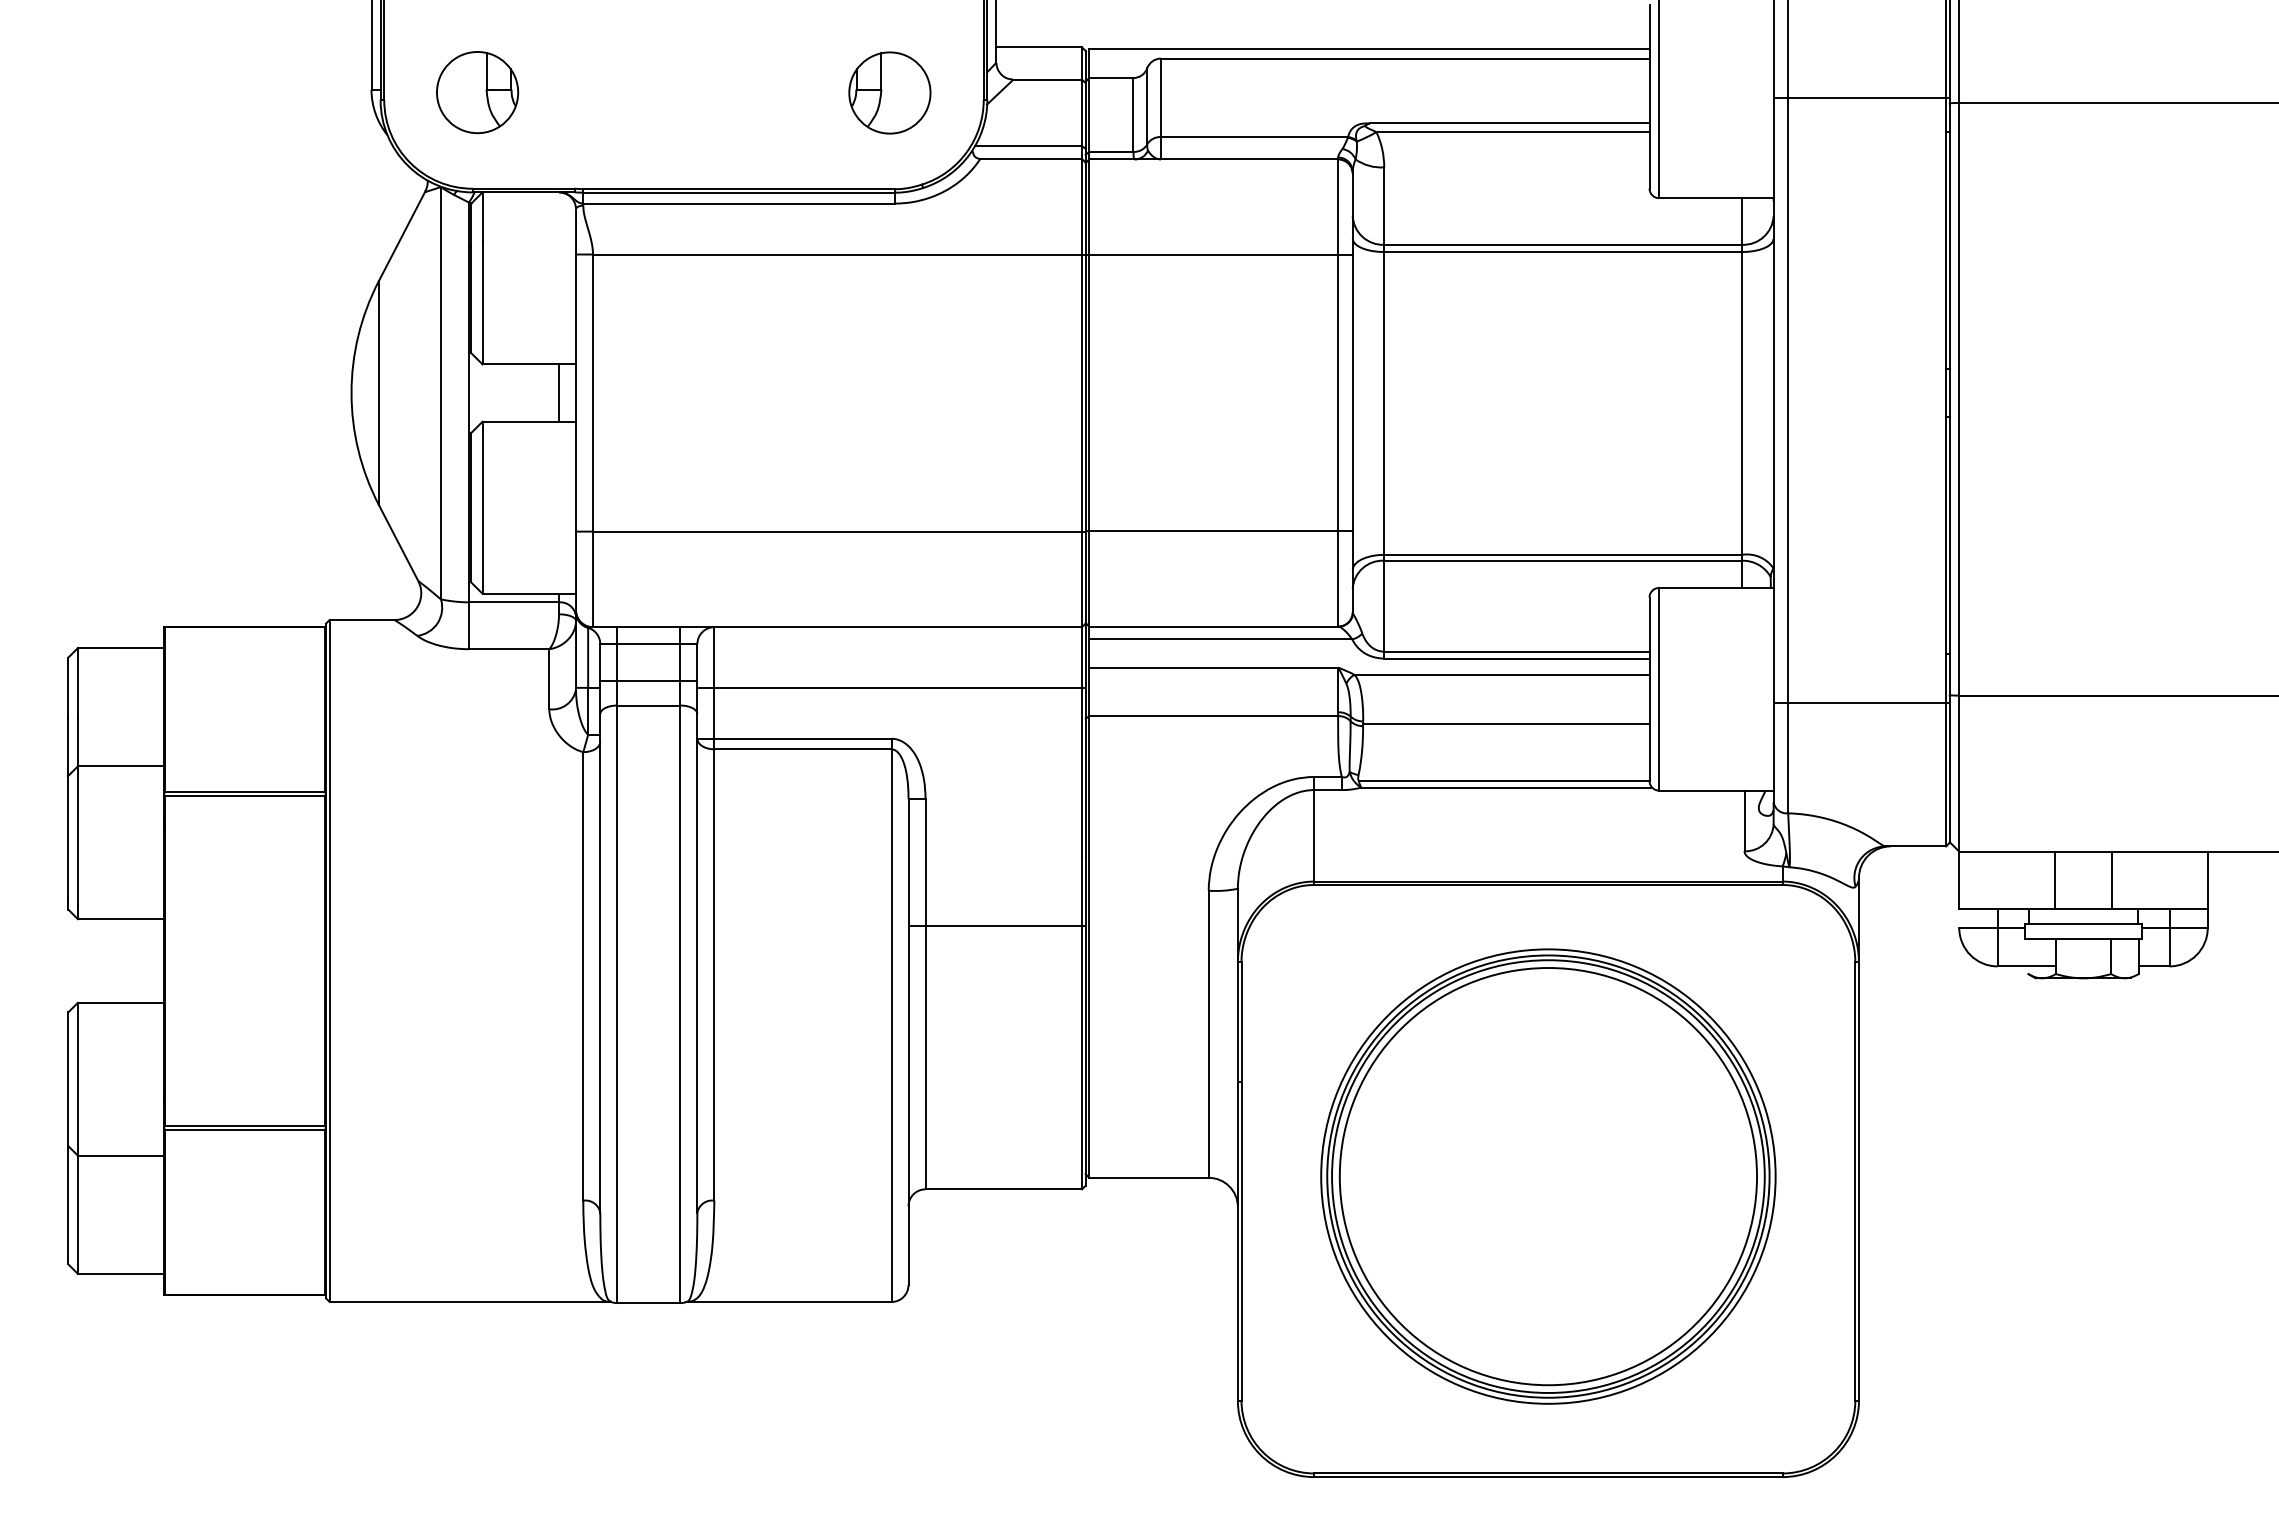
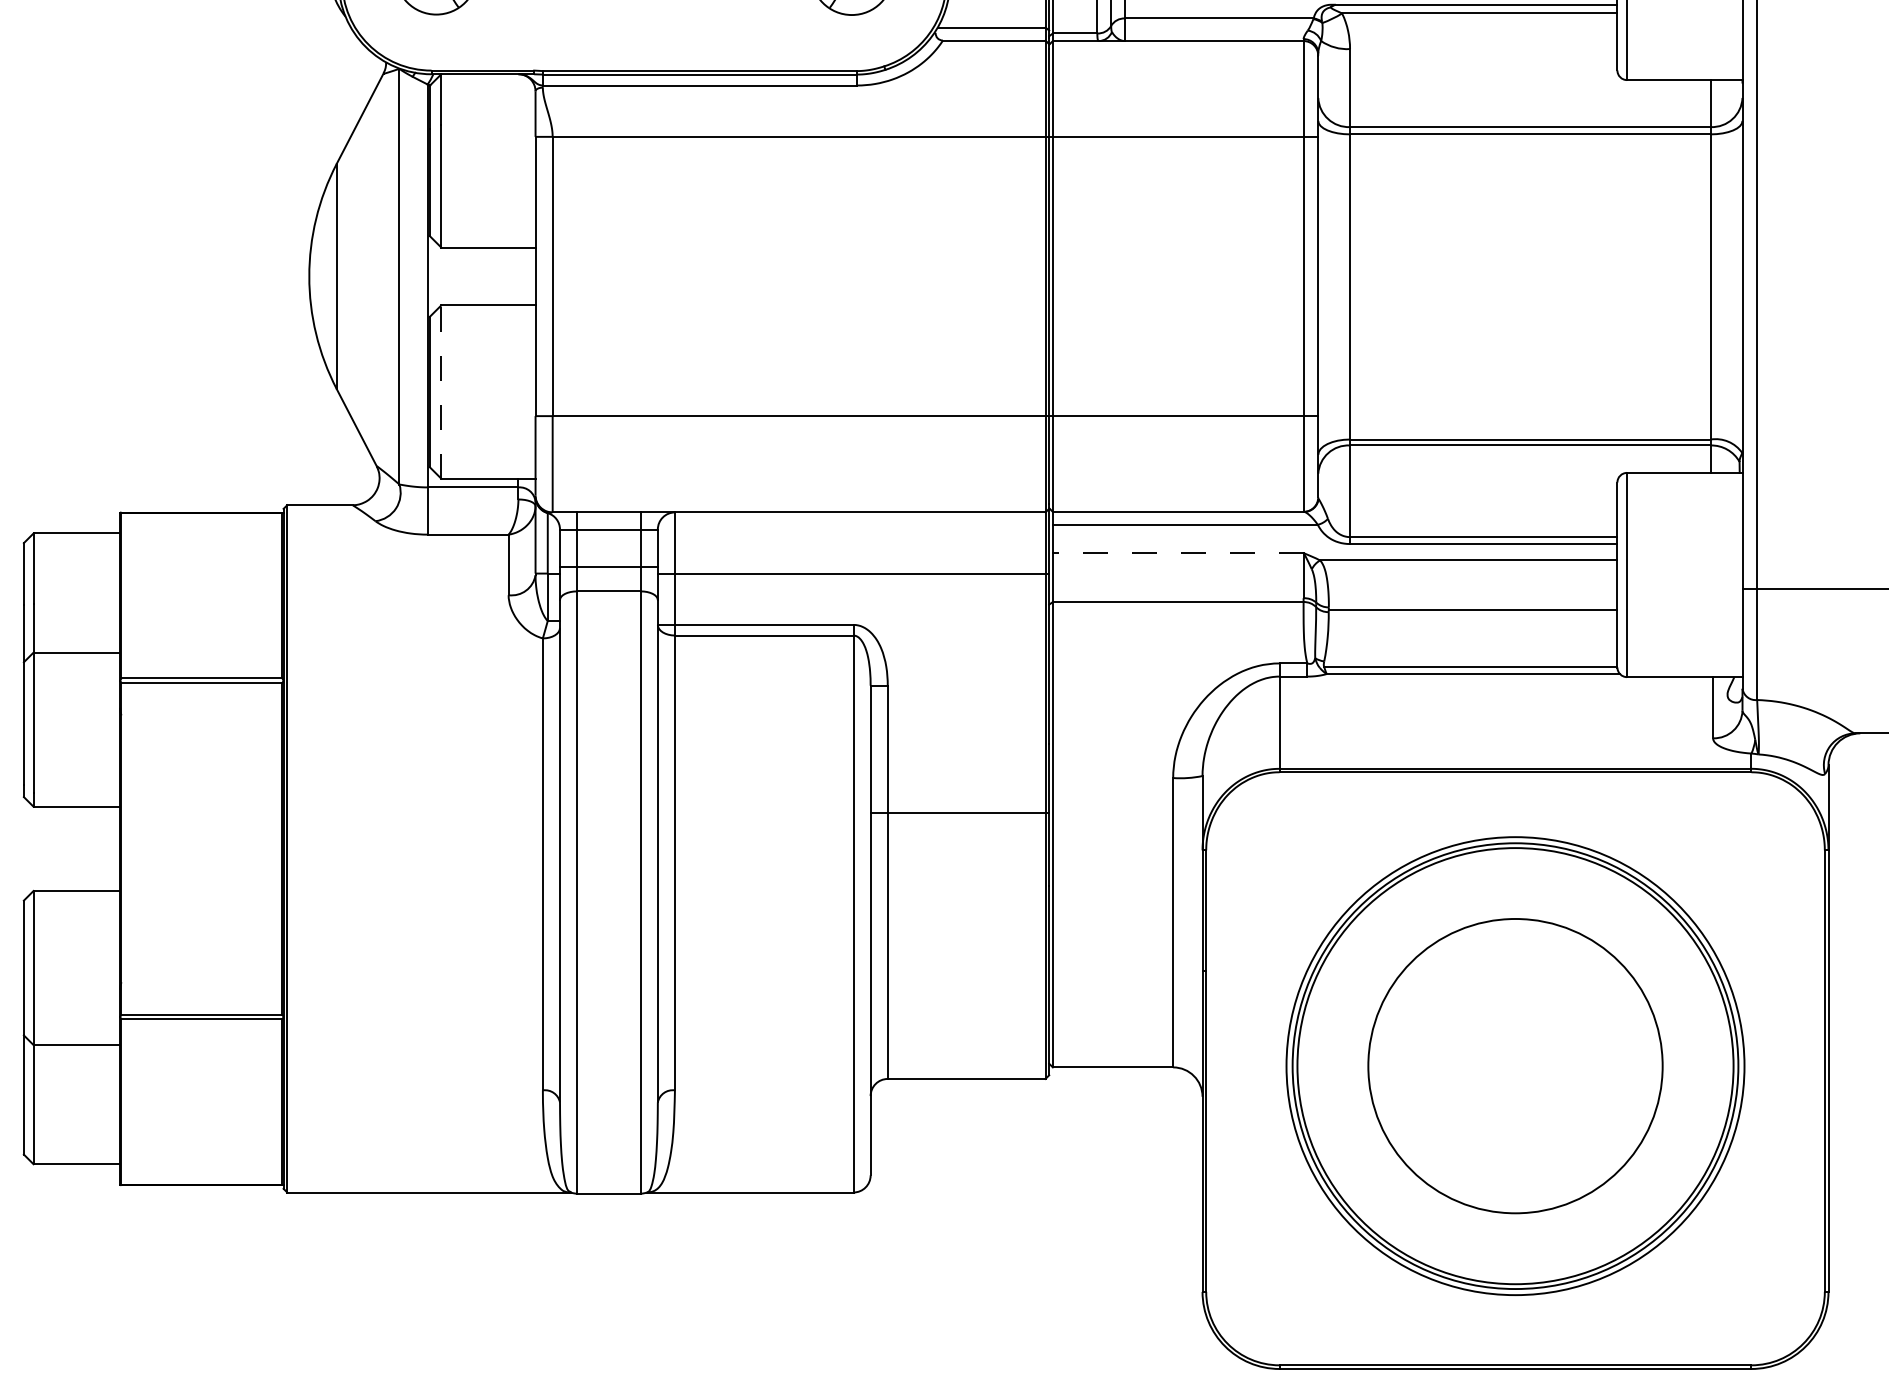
line: (559, 392) -> (518, 275), removed
line: (482, 507) -> (441, 391), solid -> dashed
line: (1213, 667) -> (1177, 553), solid -> dashed
circle: (1548, 1176) -> (1515, 1066), size x0.7

